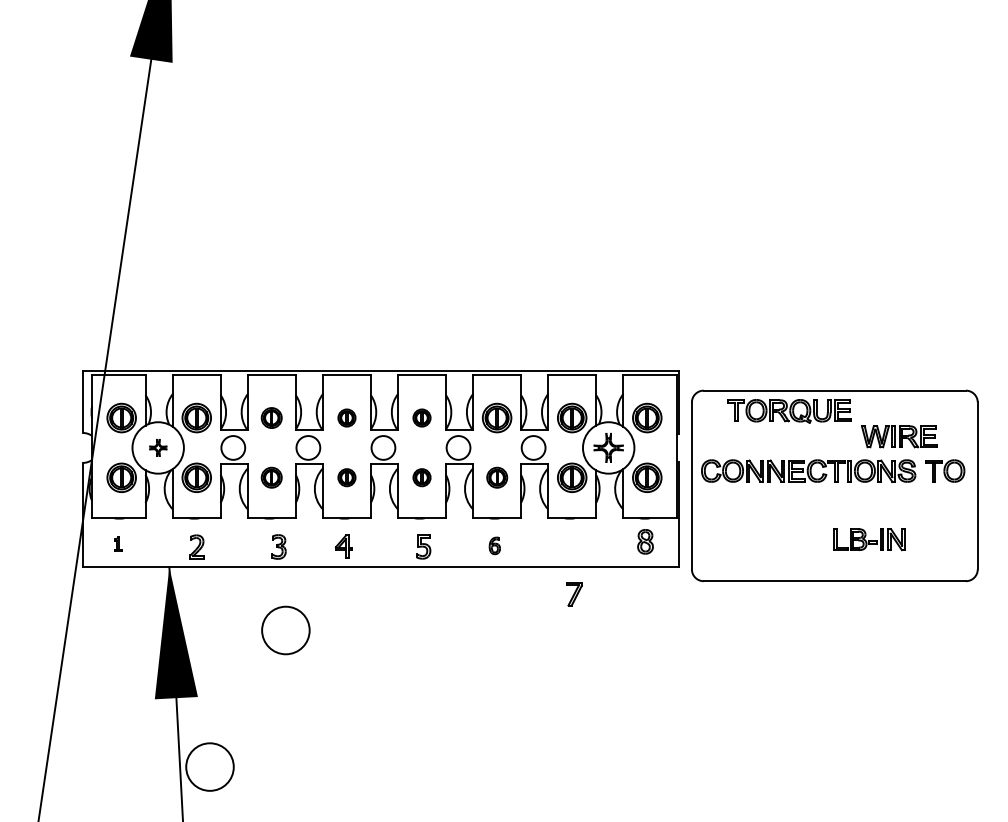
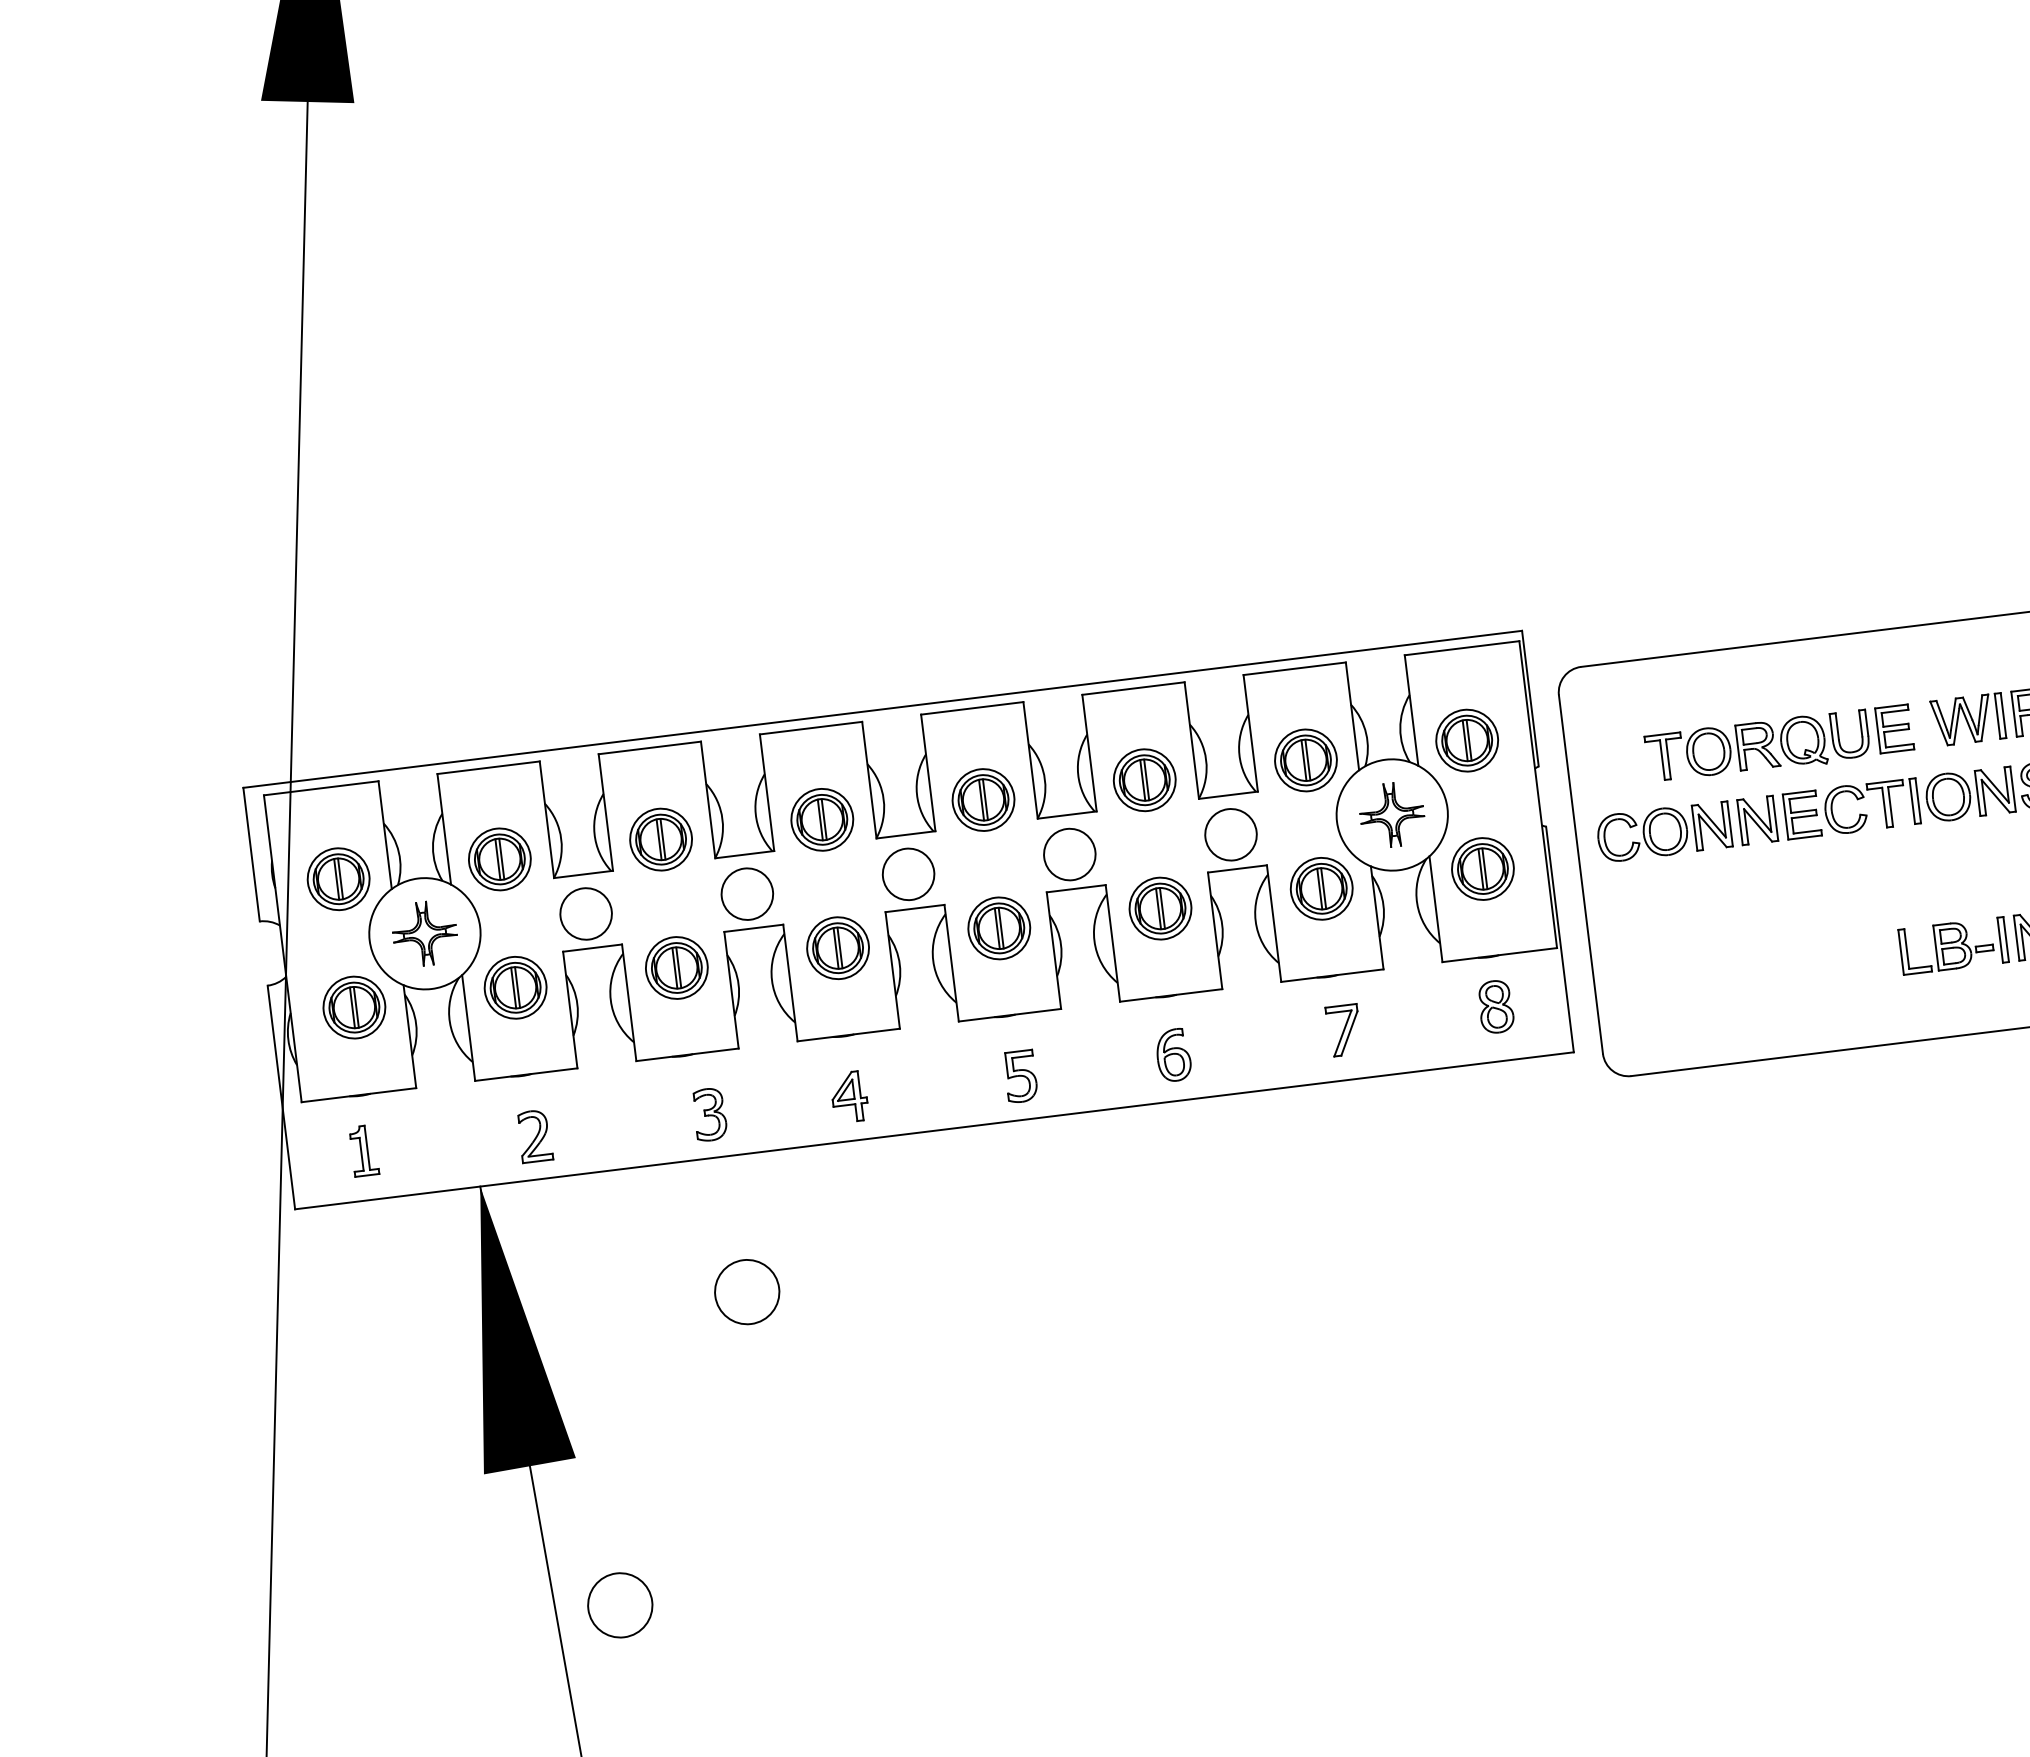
part: (789, 411) -> (1779, 744), moved
part: (271, 417) -> (660, 838), size x1.43
part: (346, 417) -> (821, 818), size x1.67
part: (421, 417) -> (982, 798), size x1.67
part: (158, 447) -> (425, 932), size x1.67
part: (271, 477) -> (675, 967), size x1.43
part: (346, 477) -> (837, 947), size x1.67
part: (421, 477) -> (998, 927), size x1.67
part: (497, 477) -> (1161, 907), size x1.43
part: (118, 544) -> (365, 1151), size x1.67
part: (494, 545) -> (1172, 1054), size x1.43
part: (574, 594) -> (1344, 1031), moved
circle: (285, 630) -> (746, 1292), size x0.62
circle: (209, 766) -> (619, 1604), size x0.62

